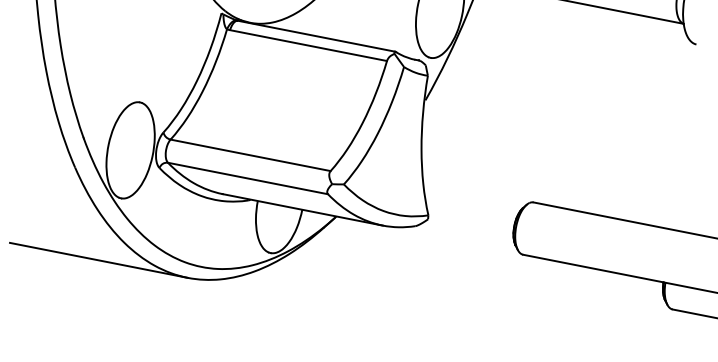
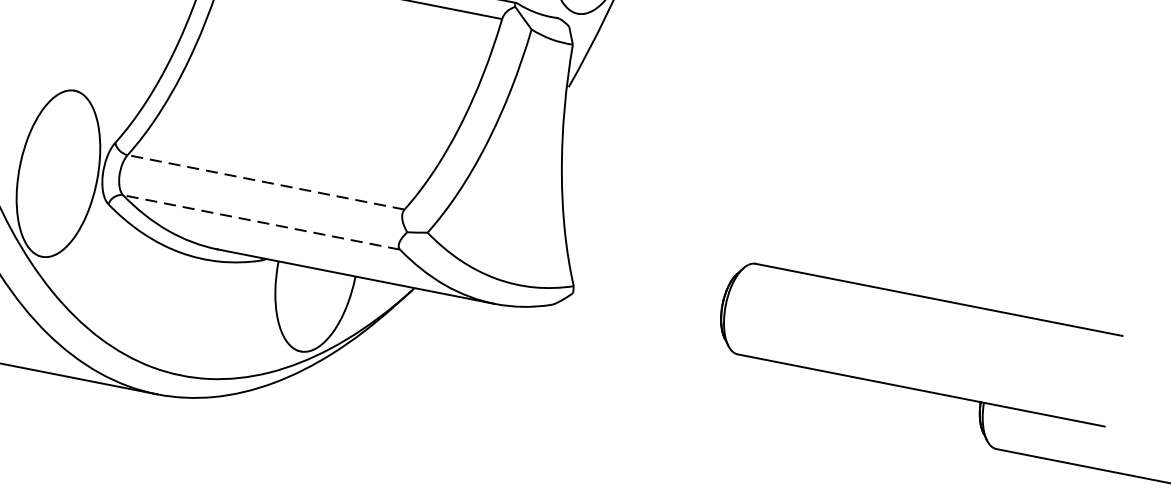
line: (250, 155) -> (265, 182), solid -> dashed
line: (248, 178) -> (262, 222), solid -> dashed

